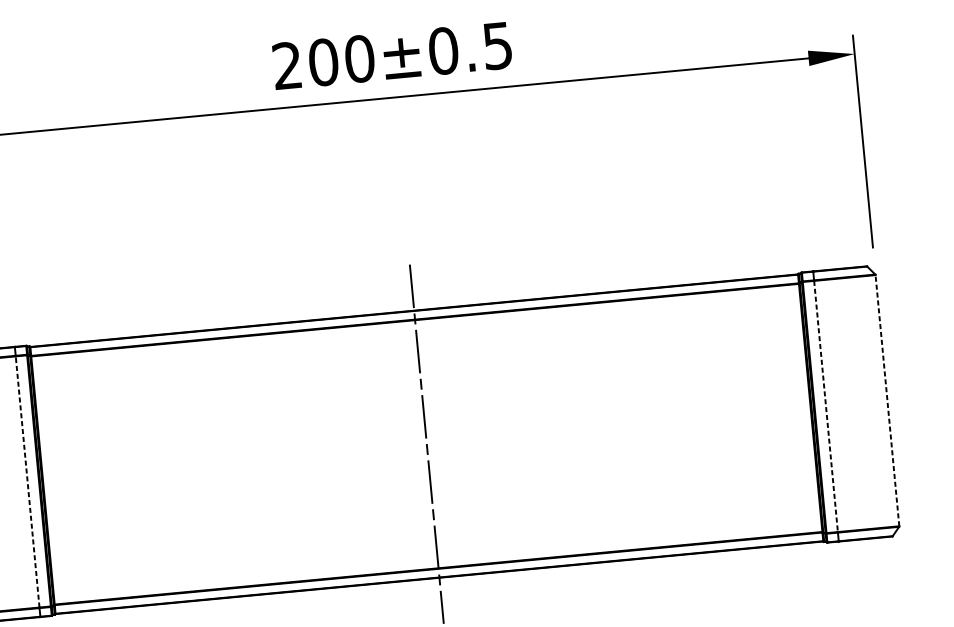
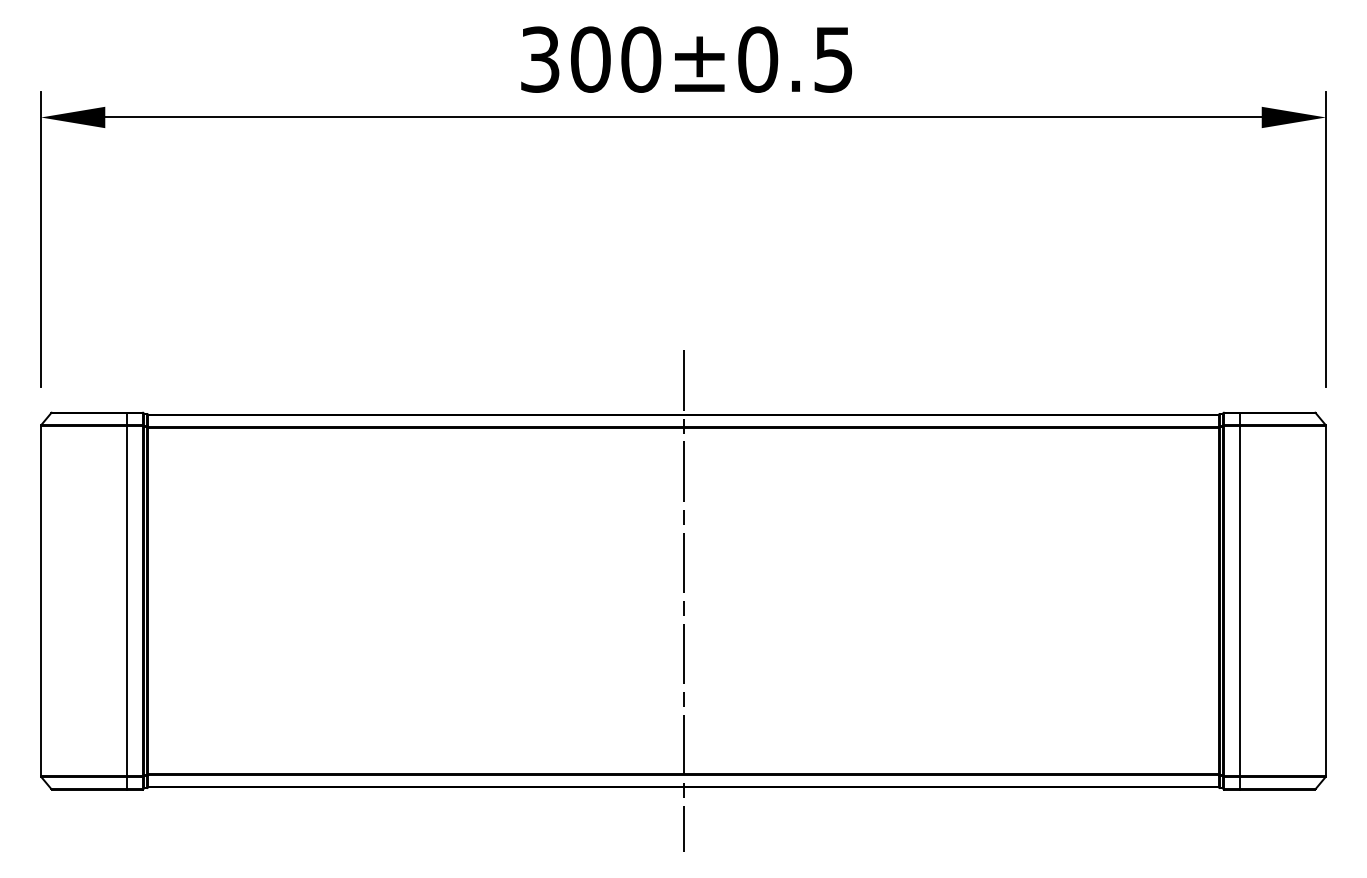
text: (287, 65) -> (540, 59), 200±0.5 -> 300±0.5
line: (887, 400) -> (1325, 600), dashed -> solid
line: (826, 406) -> (1240, 601), dashed -> solid
line: (27, 481) -> (126, 600), dashed -> solid

